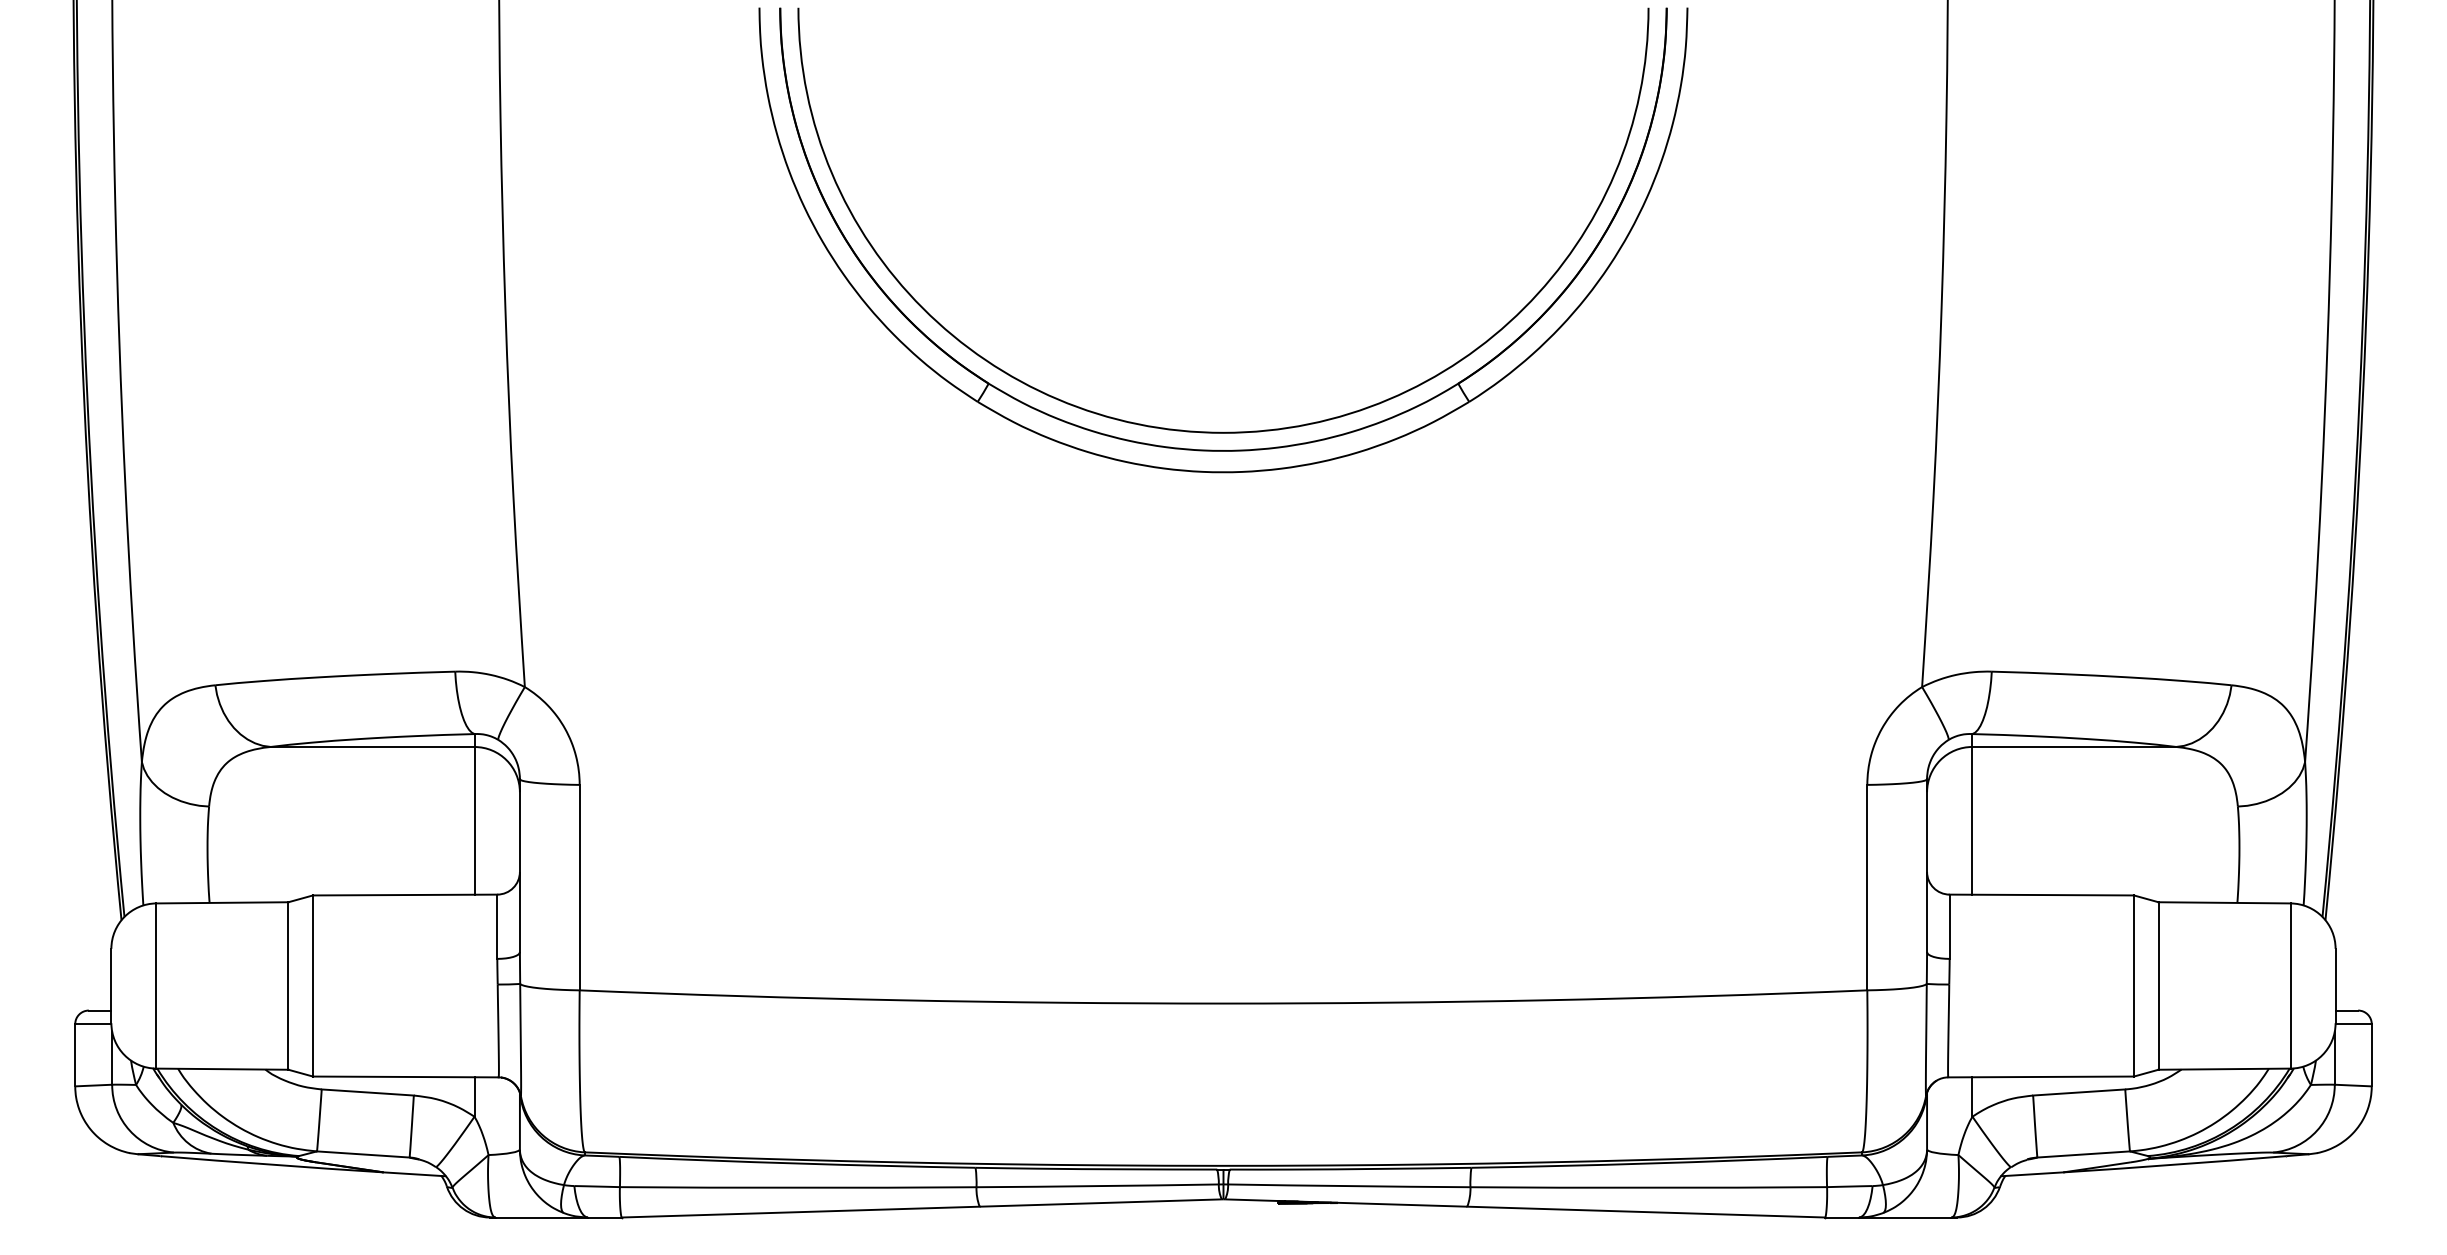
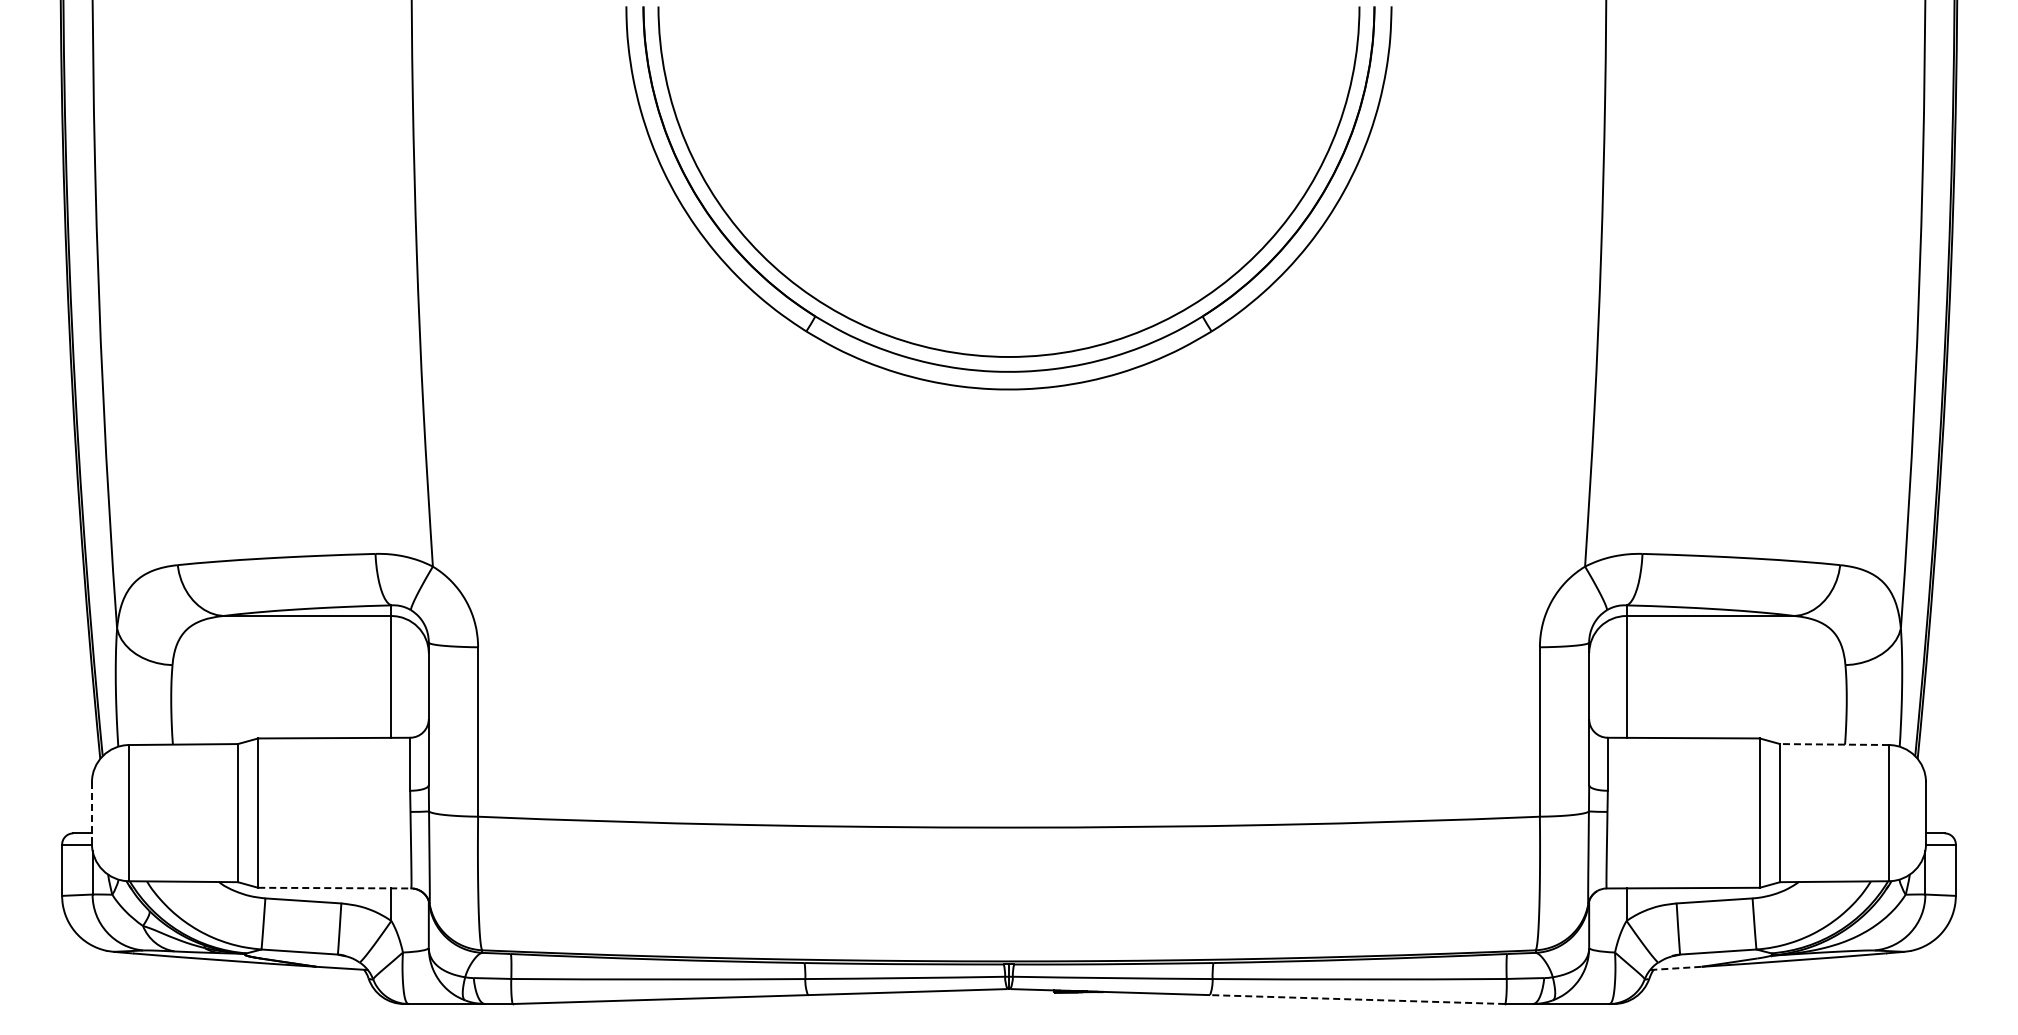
line: (2224, 902) -> (1834, 744), solid -> dashed
line: (110, 986) -> (91, 813), solid -> dashed
line: (405, 1077) -> (334, 888), solid -> dashed
line: (2031, 1174) -> (1675, 968), solid -> dashed
line: (1646, 1212) -> (1357, 999), solid -> dashed

